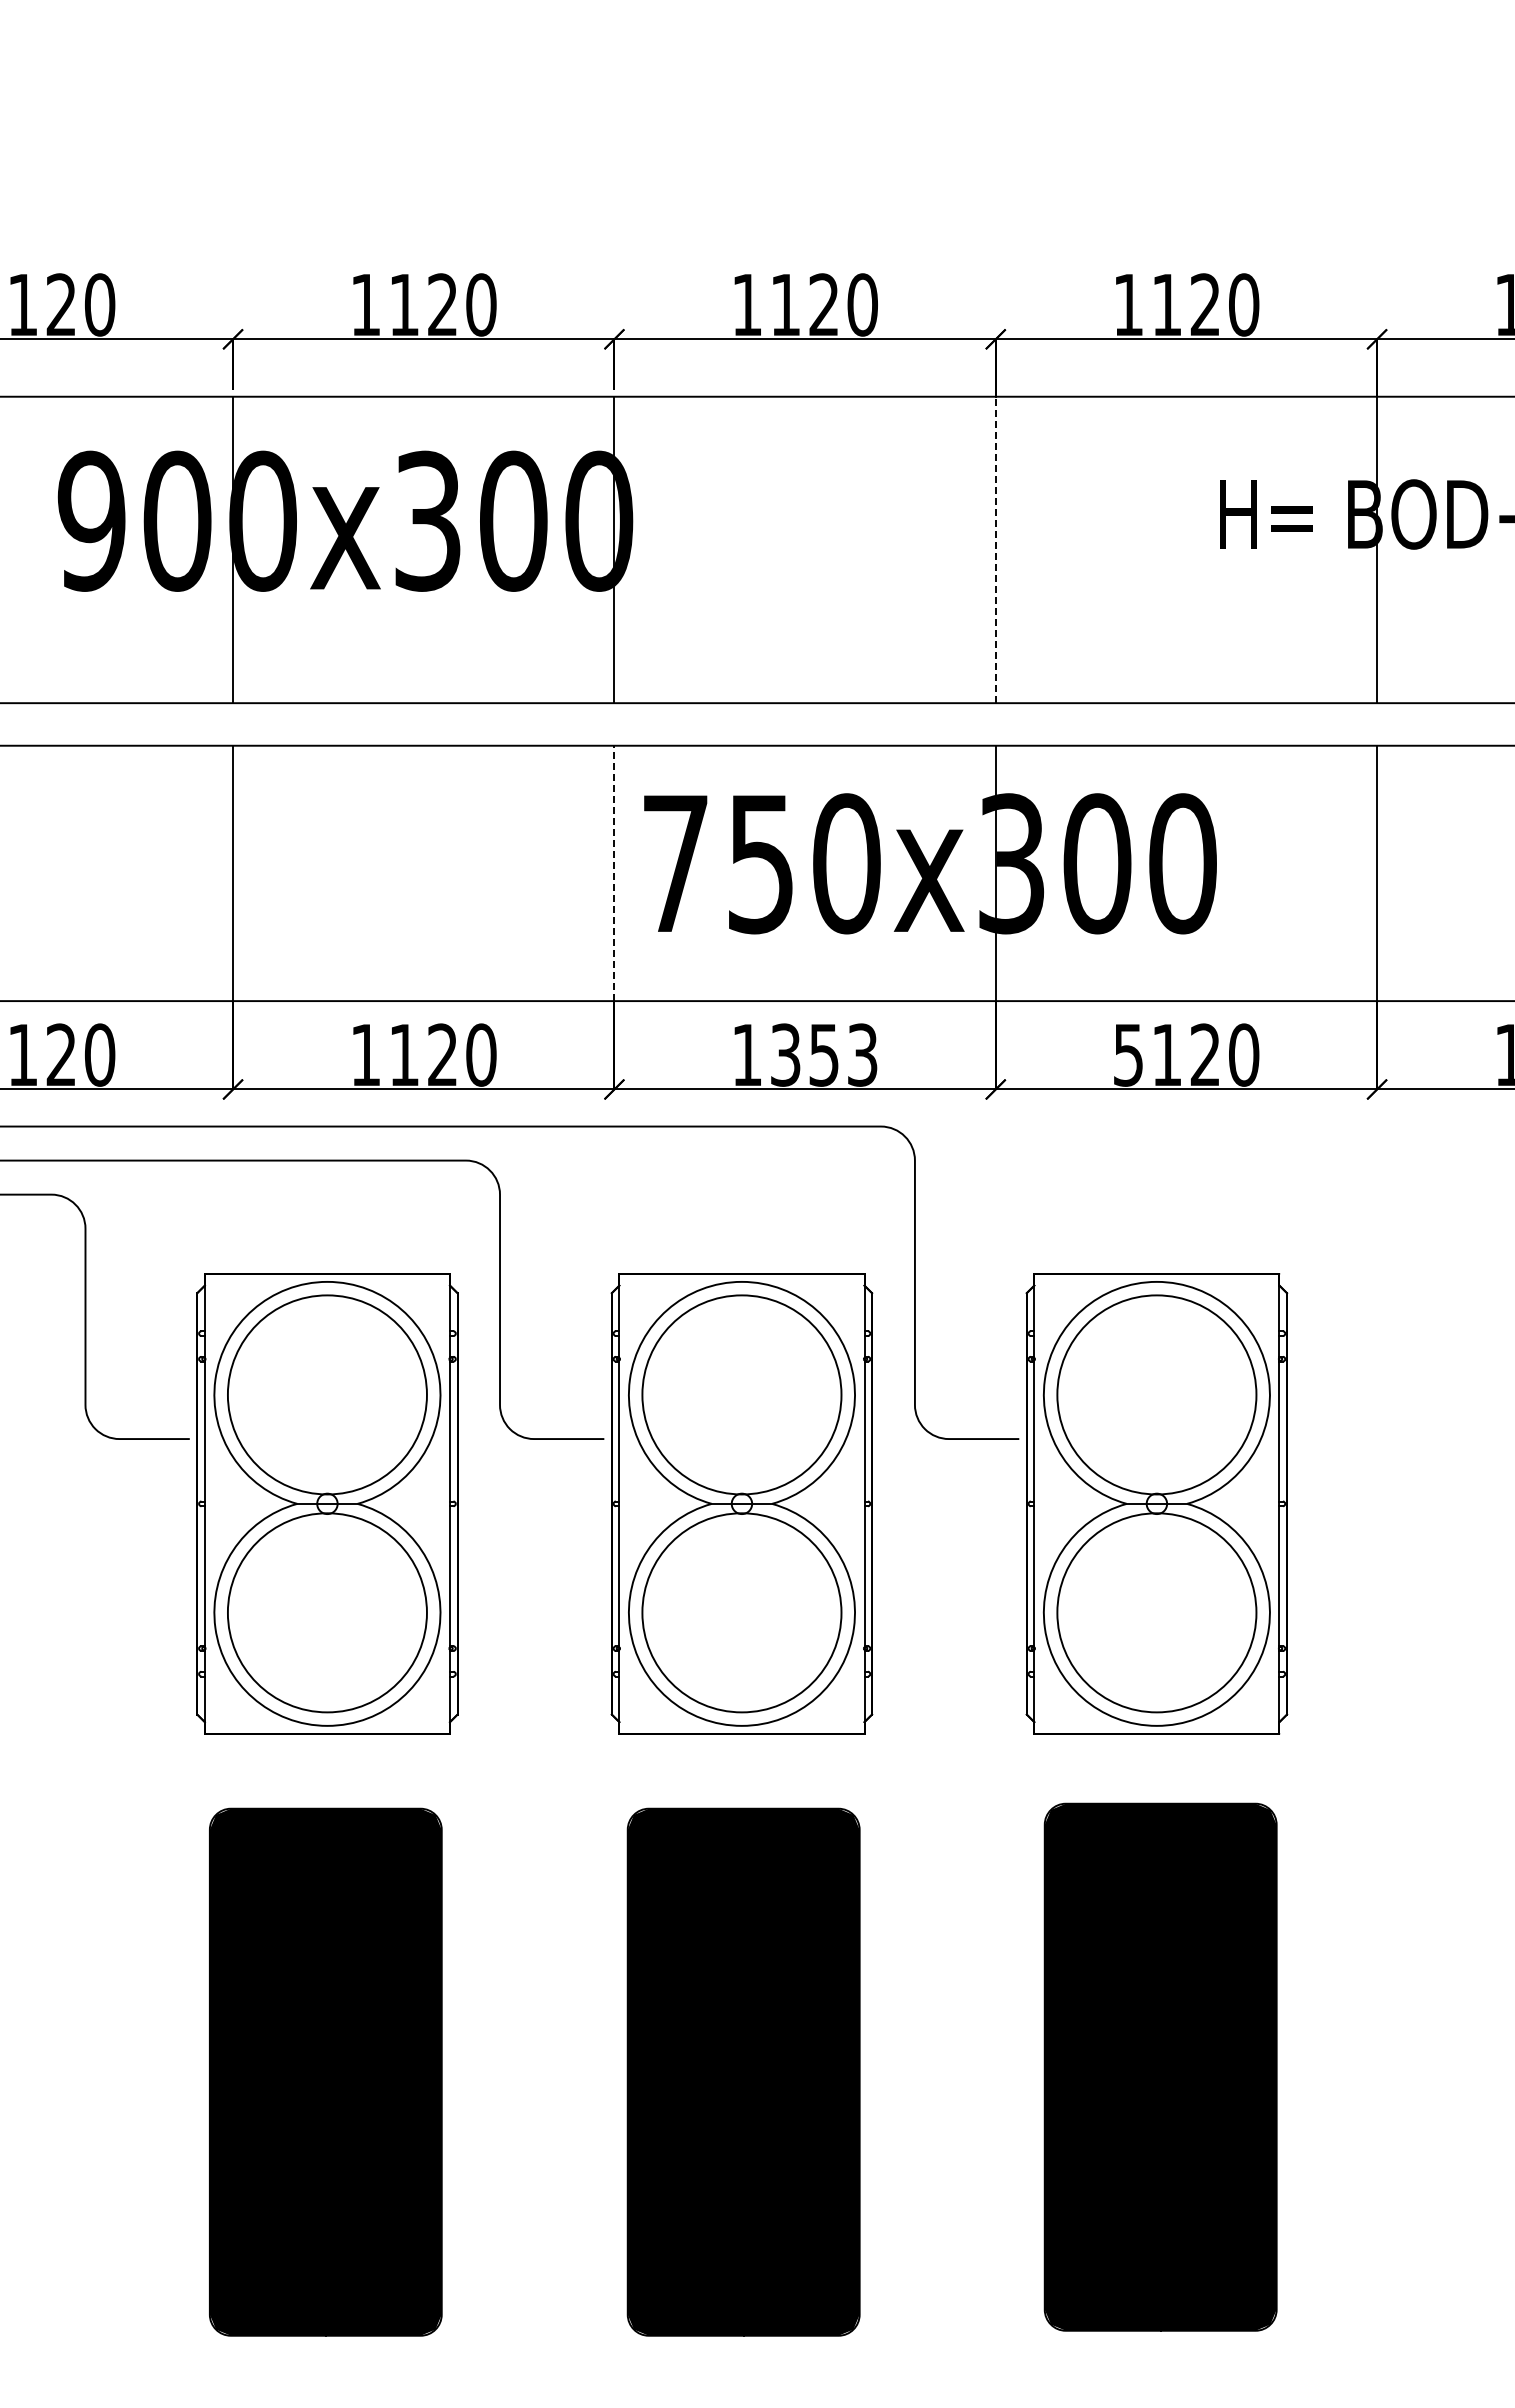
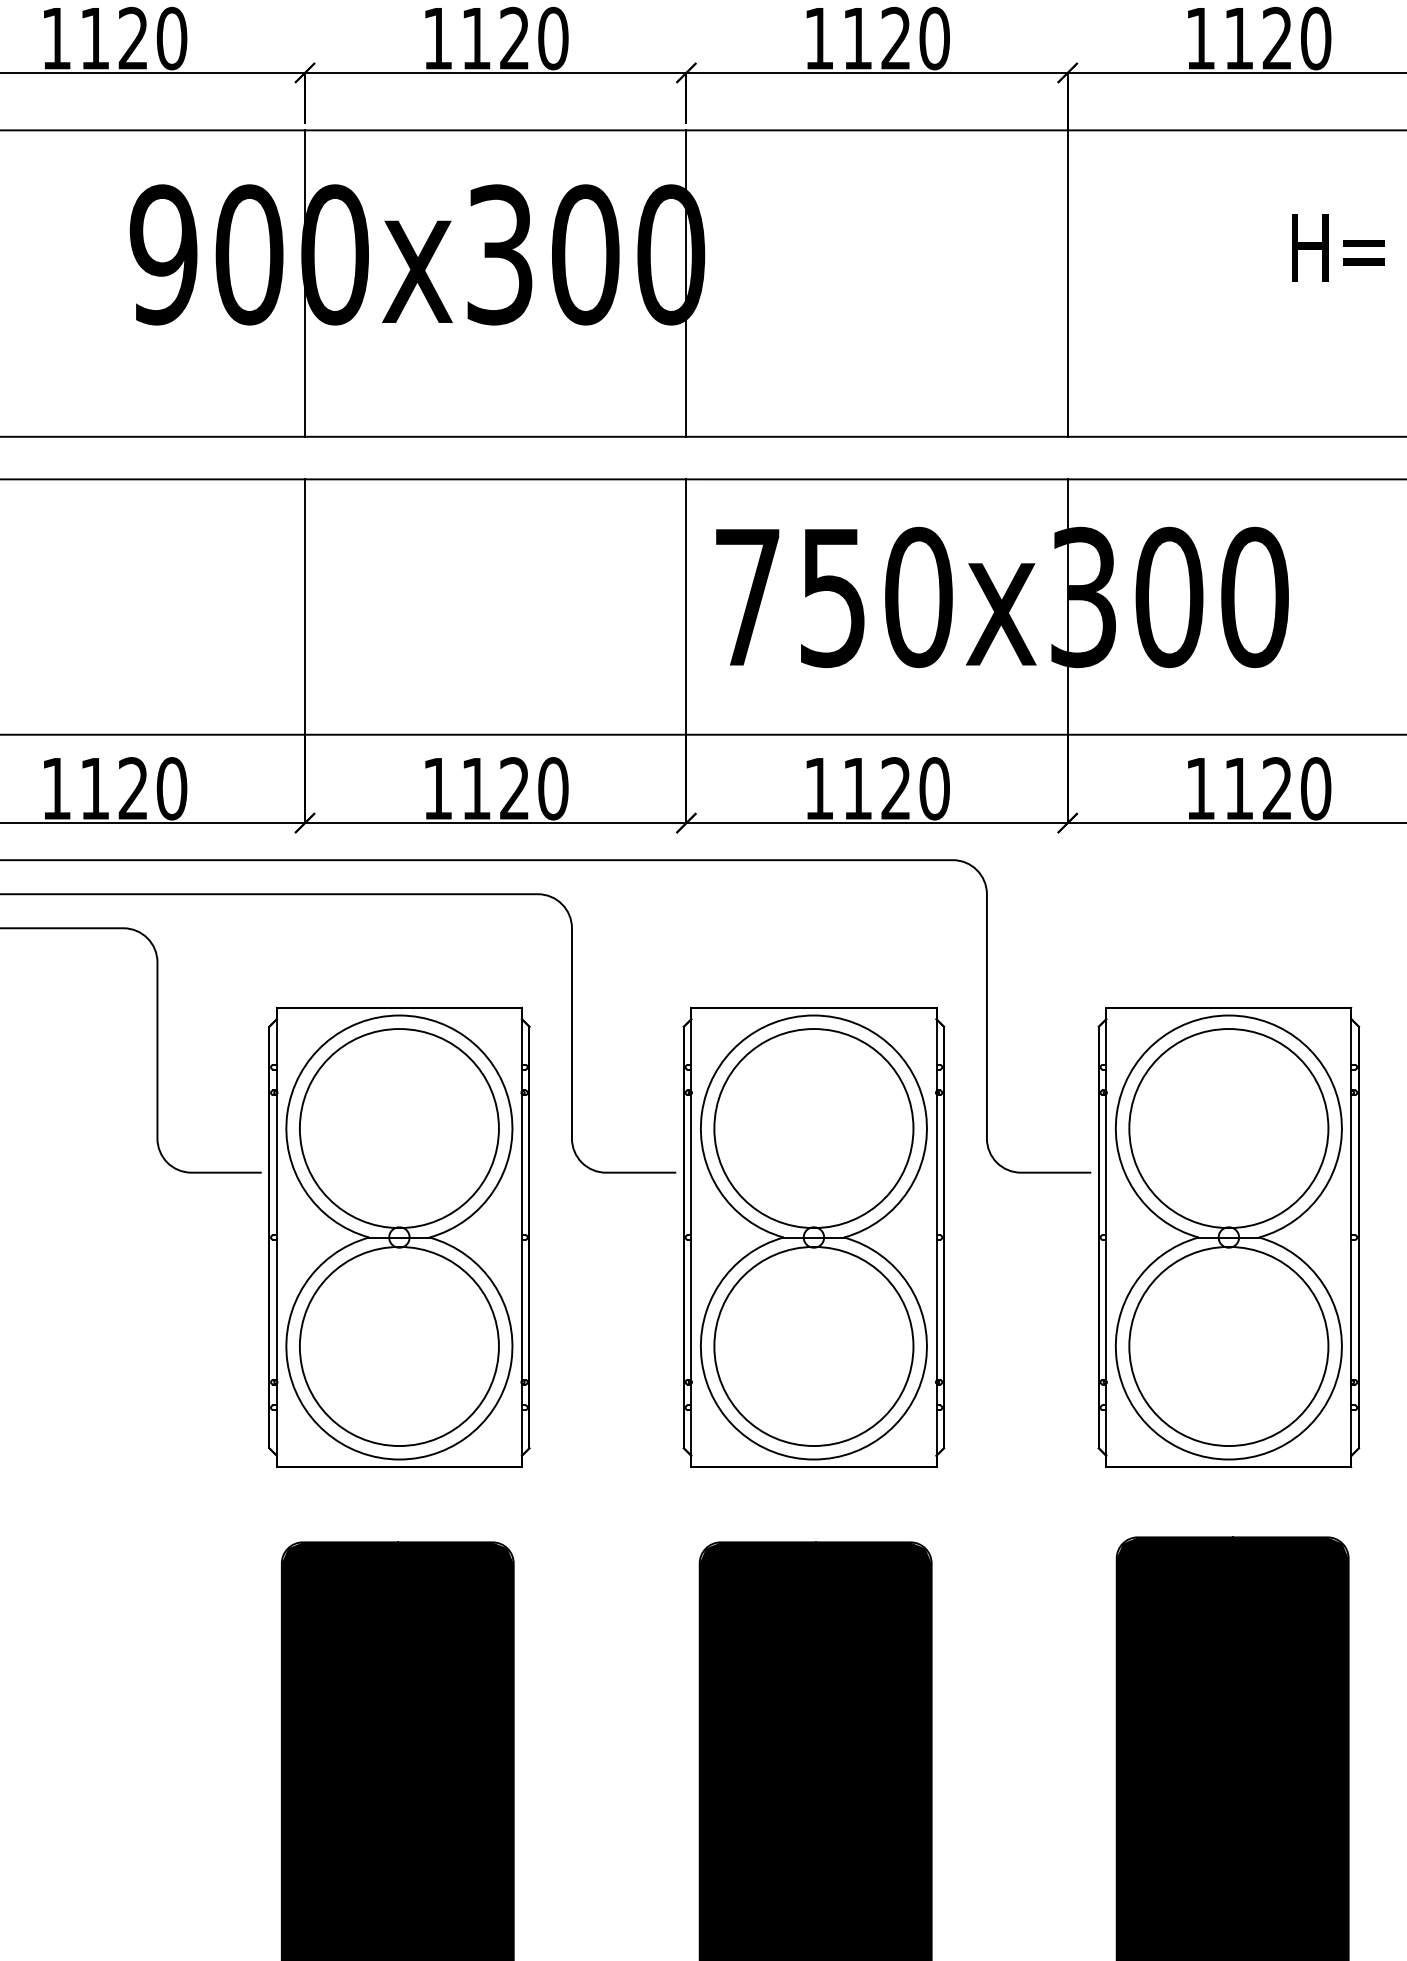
line: (995, 549) -> (1067, 283), dashed -> solid
line: (614, 873) -> (686, 607), dashed -> solid
text: (824, 1054) -> (896, 788), 1353 -> 1120
text: (1128, 1055) -> (1200, 789), 5120 -> 1120

